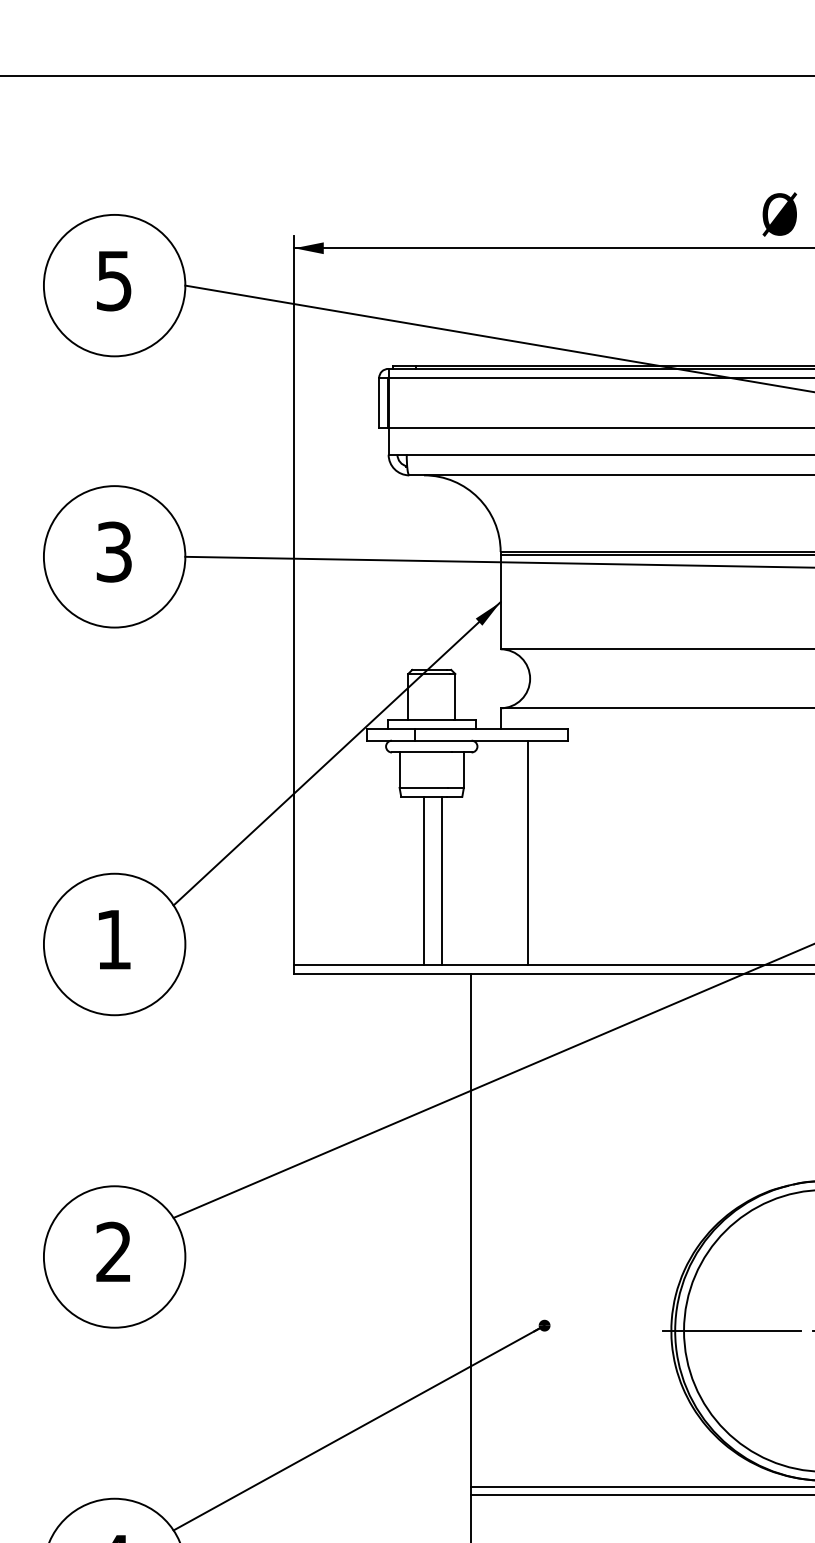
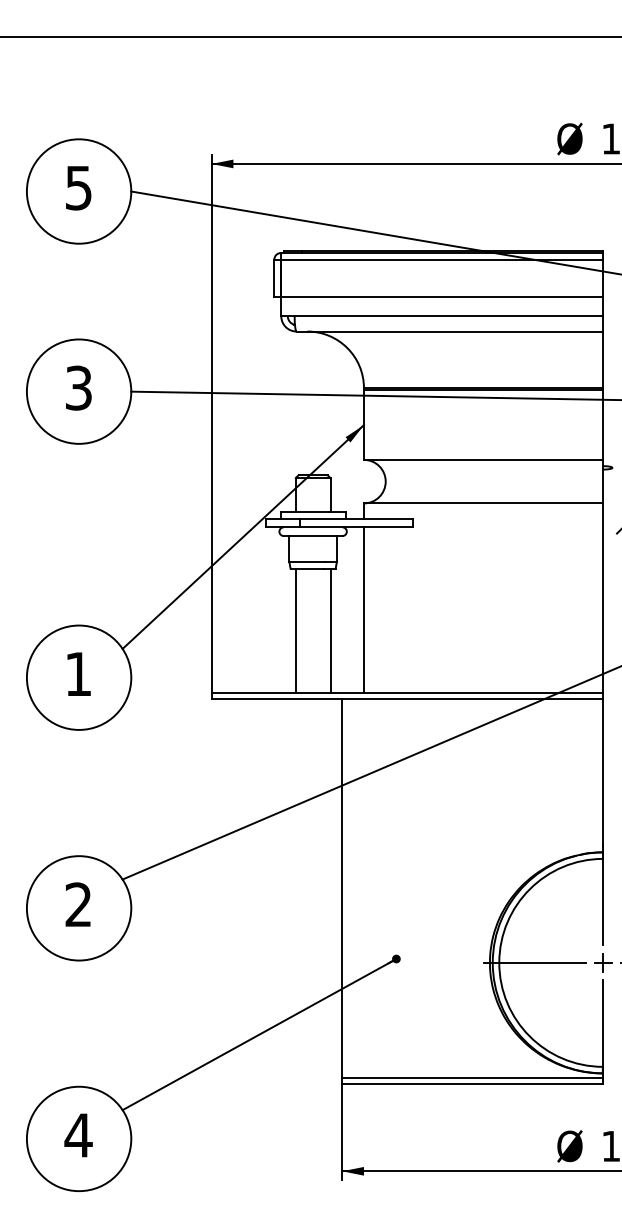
line: (527, 852) -> (363, 609), moved
line: (424, 880) -> (330, 630), moved
line: (441, 880) -> (295, 630), moved

